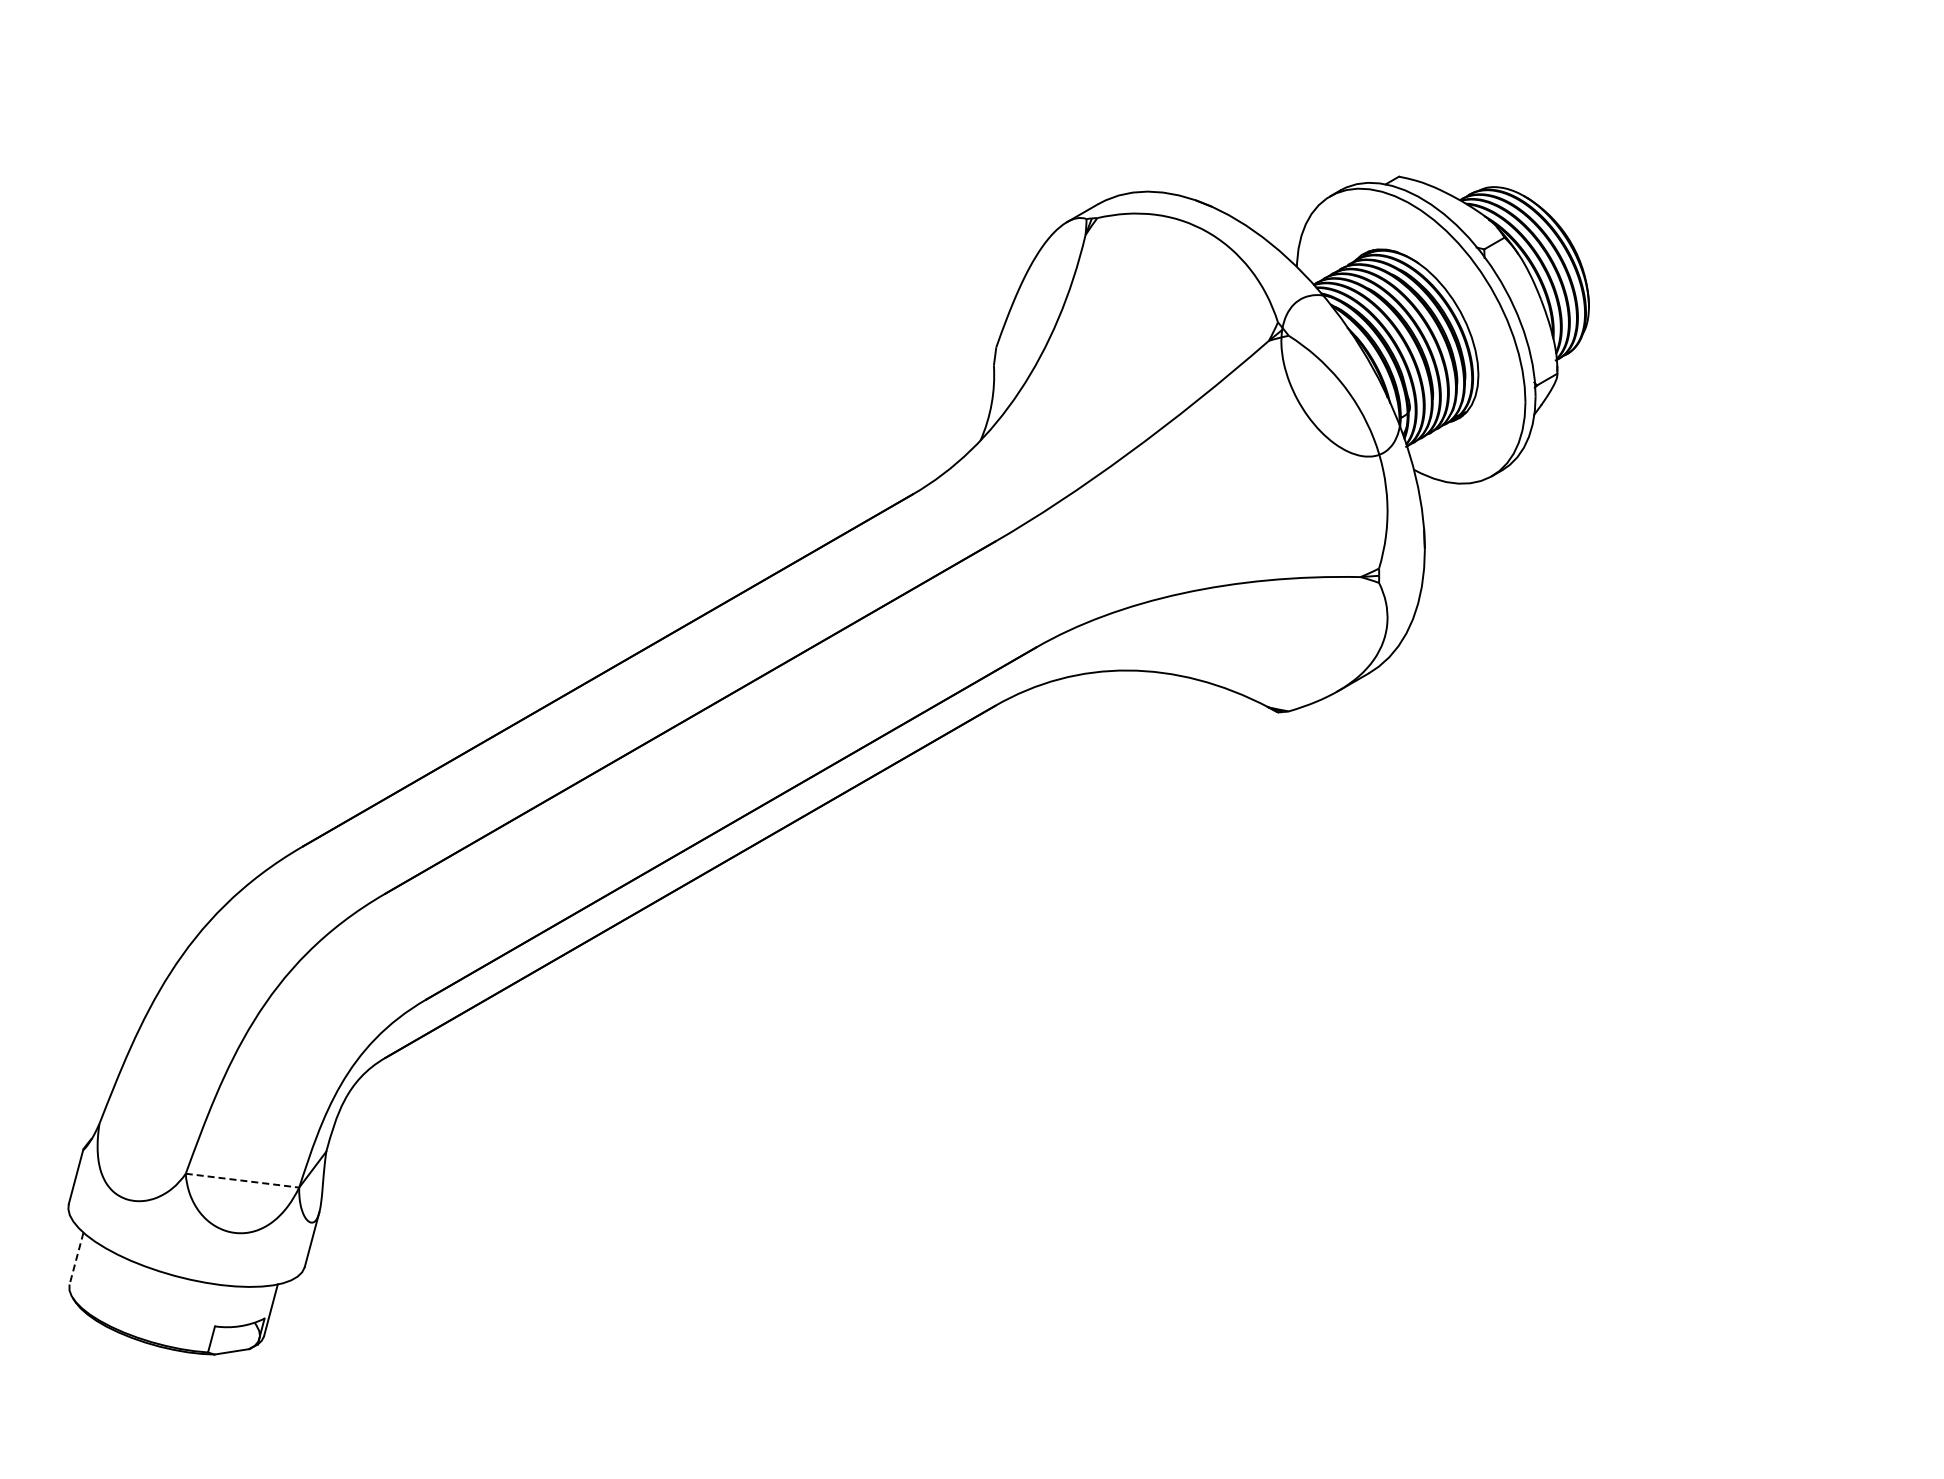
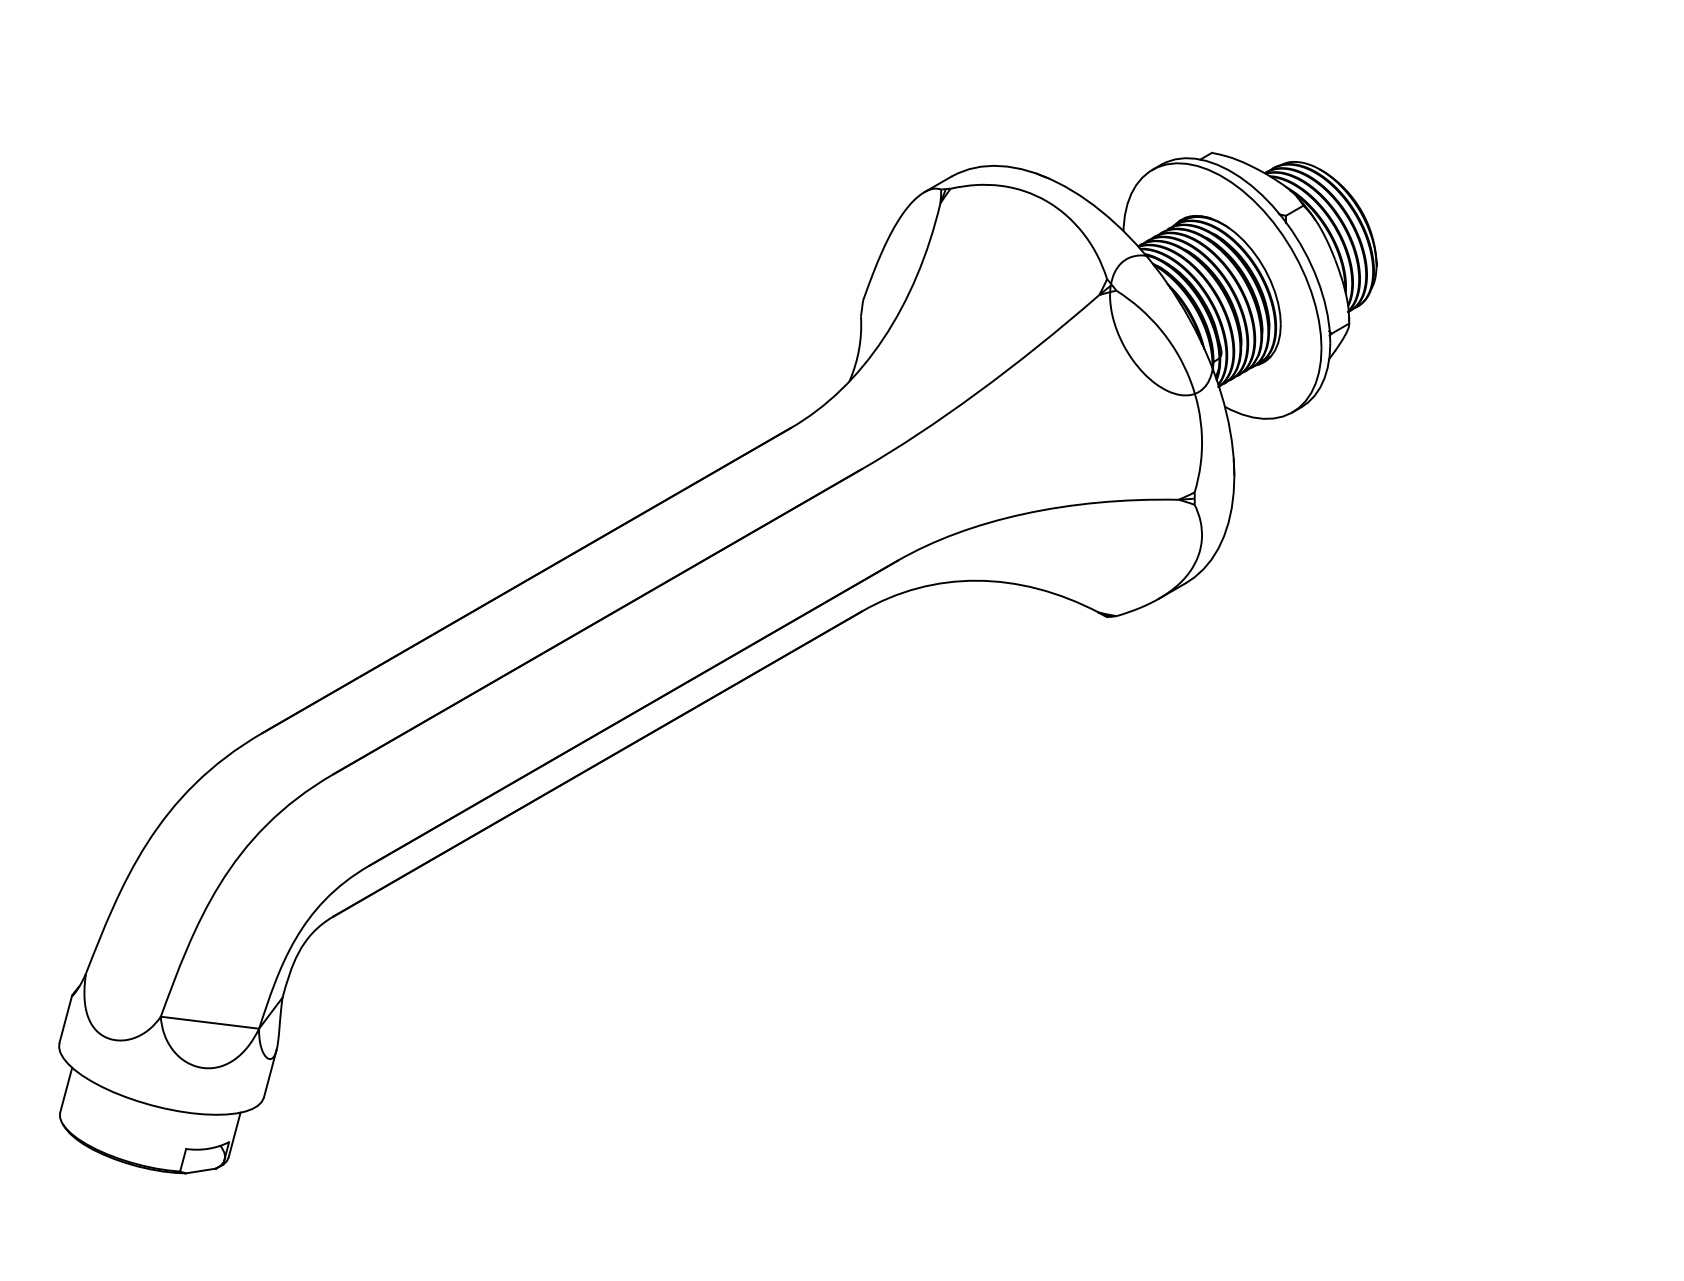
line: (243, 1180) -> (210, 1022), dashed -> solid
line: (76, 1258) -> (66, 1090), dashed -> solid

